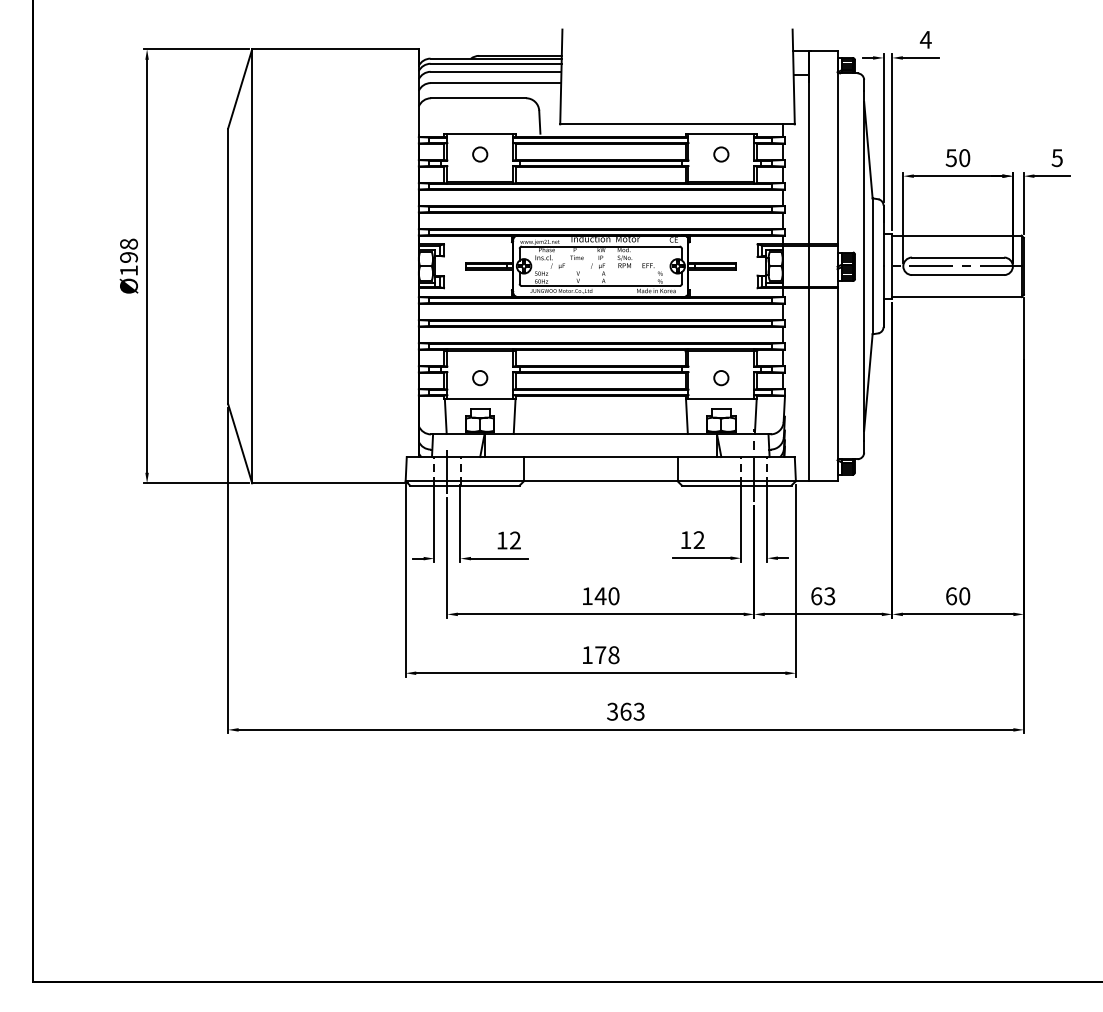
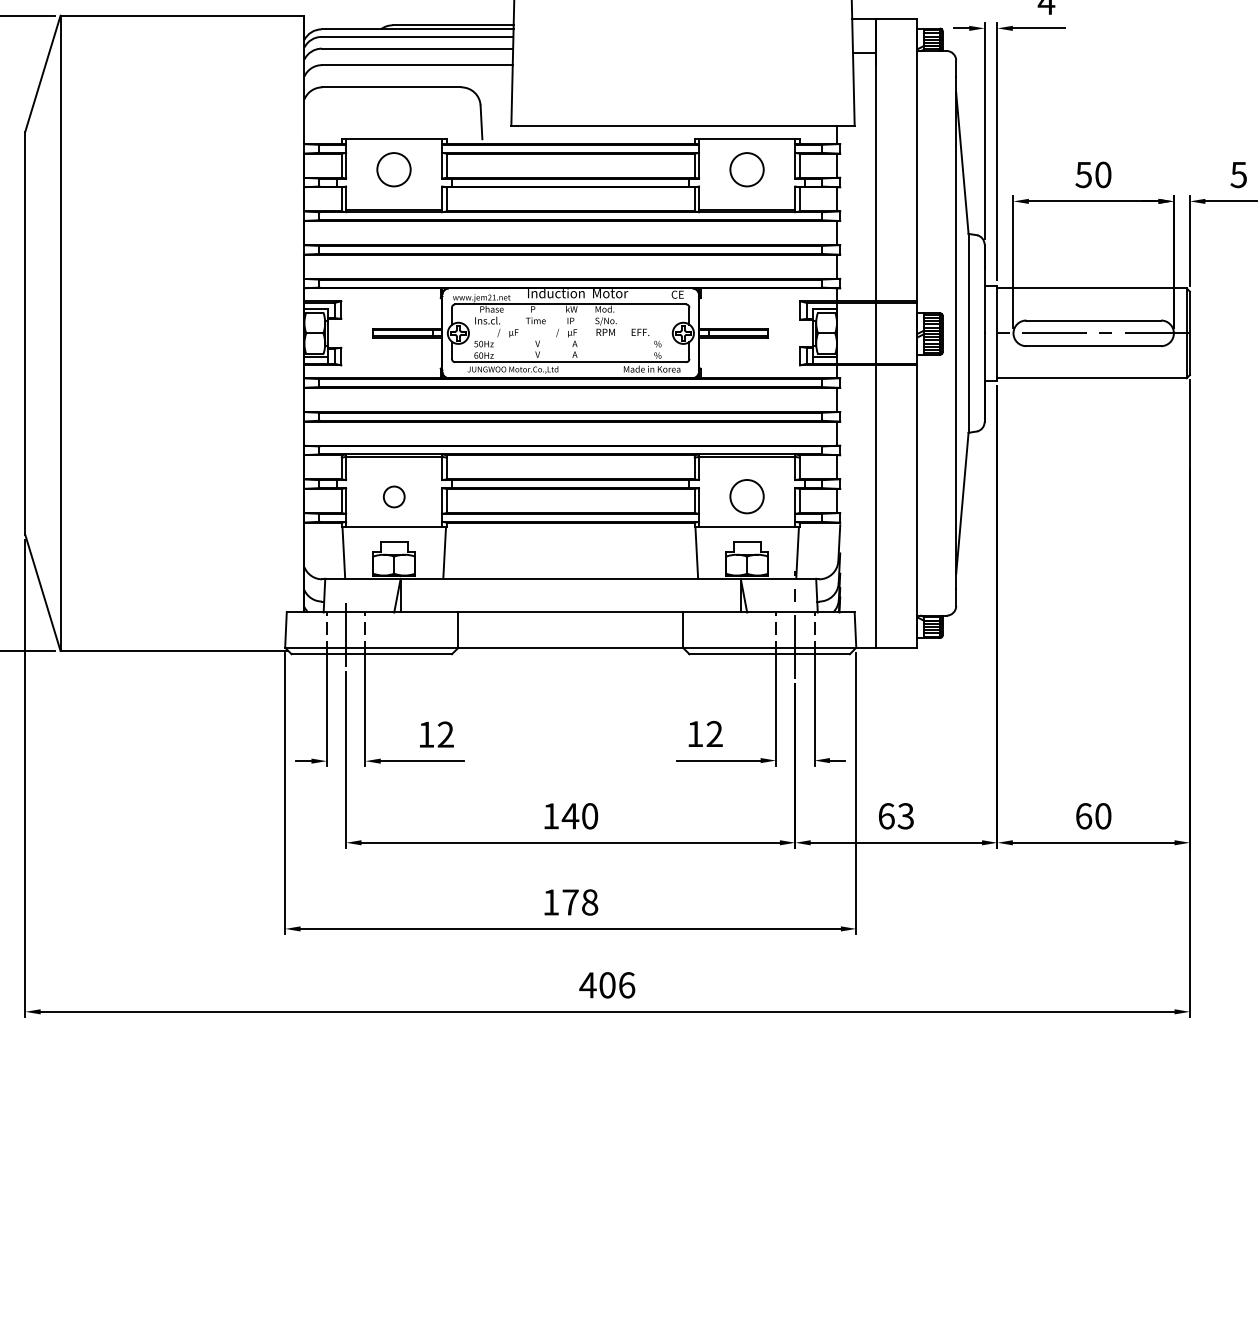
circle: (480, 154) -> (394, 169), size x1.6
circle: (721, 154) -> (747, 169), size x1.6
circle: (721, 378) -> (747, 497), size x1.6
text: (625, 711) -> (606, 984), 363 -> 406

